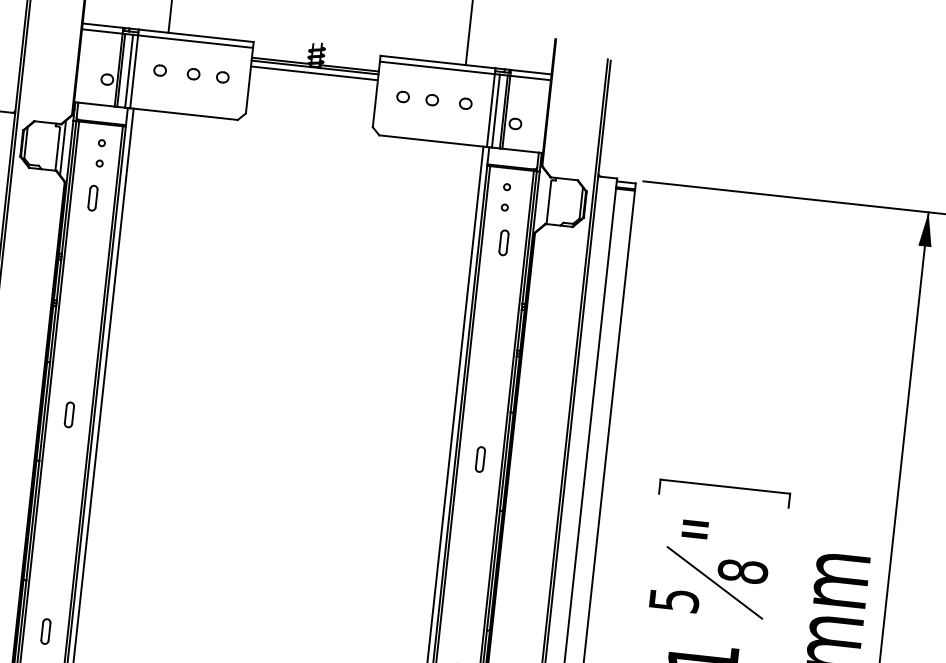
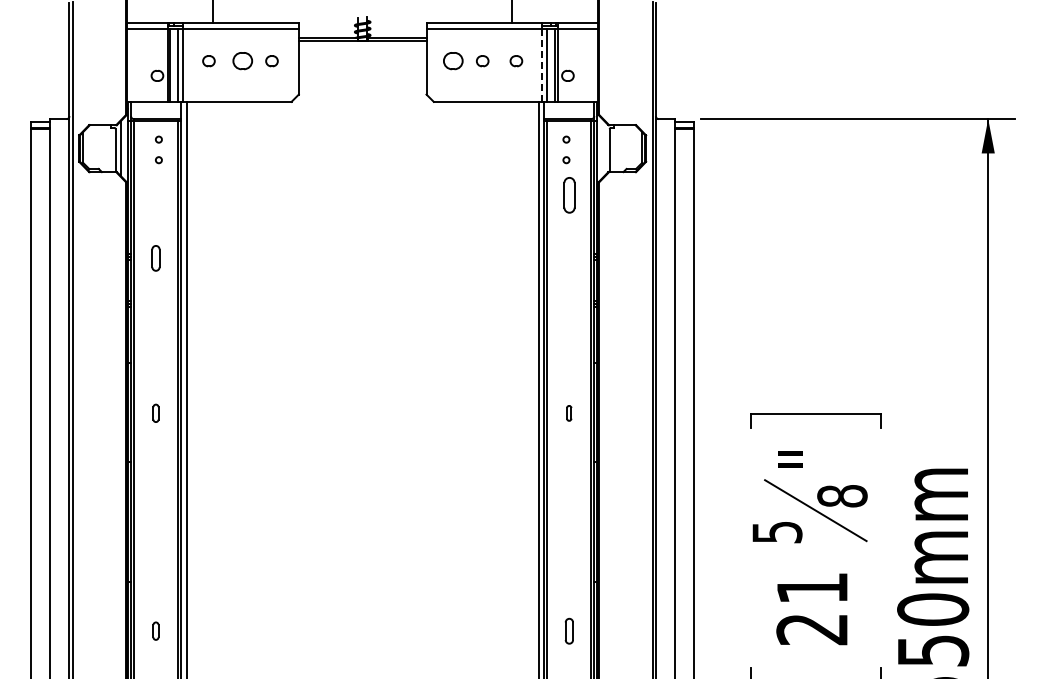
line: (314, 73) -> (362, 47), removed
part: (193, 74) -> (242, 61), size x1.6
part: (403, 97) -> (453, 61), size x1.6
line: (491, 110) -> (542, 65), solid -> dashed
part: (92, 198) -> (155, 258), moved
part: (503, 242) -> (568, 195), size x1.4
part: (68, 415) -> (155, 413), size x0.7
part: (479, 459) -> (568, 413), size x0.6
part: (45, 630) -> (155, 630), size x0.7

